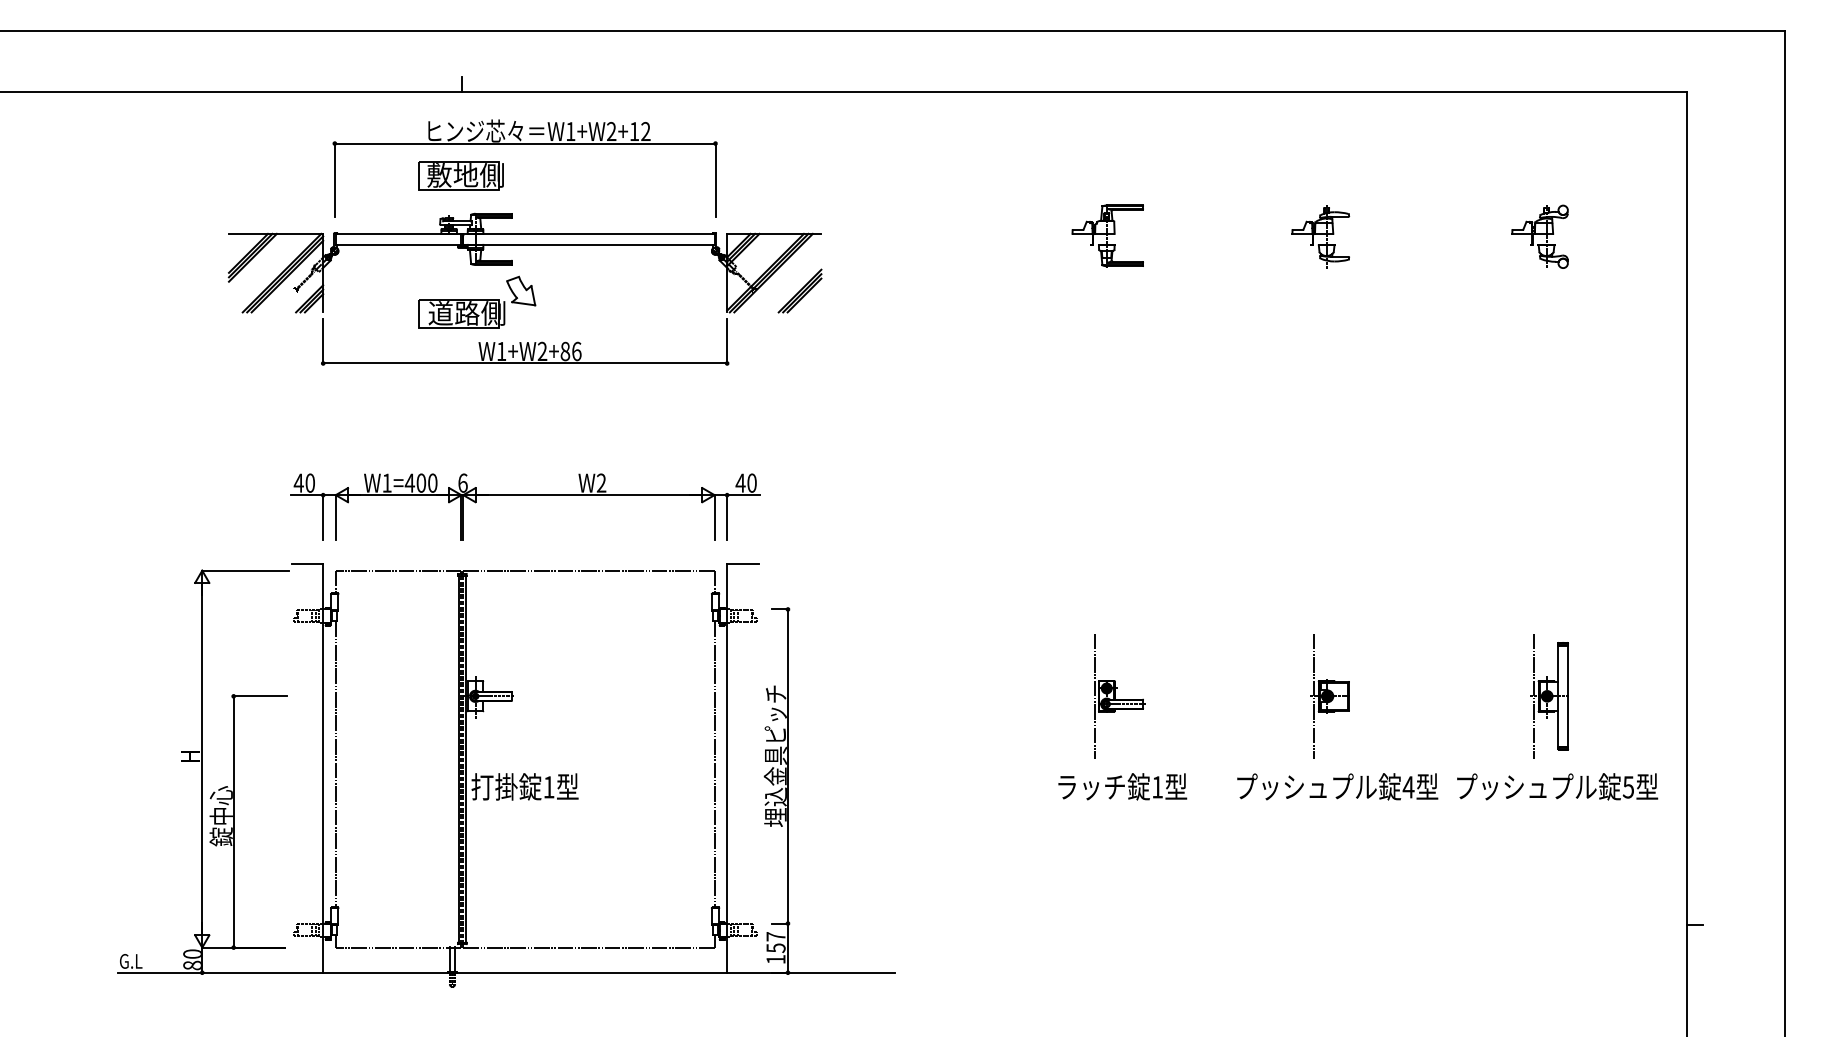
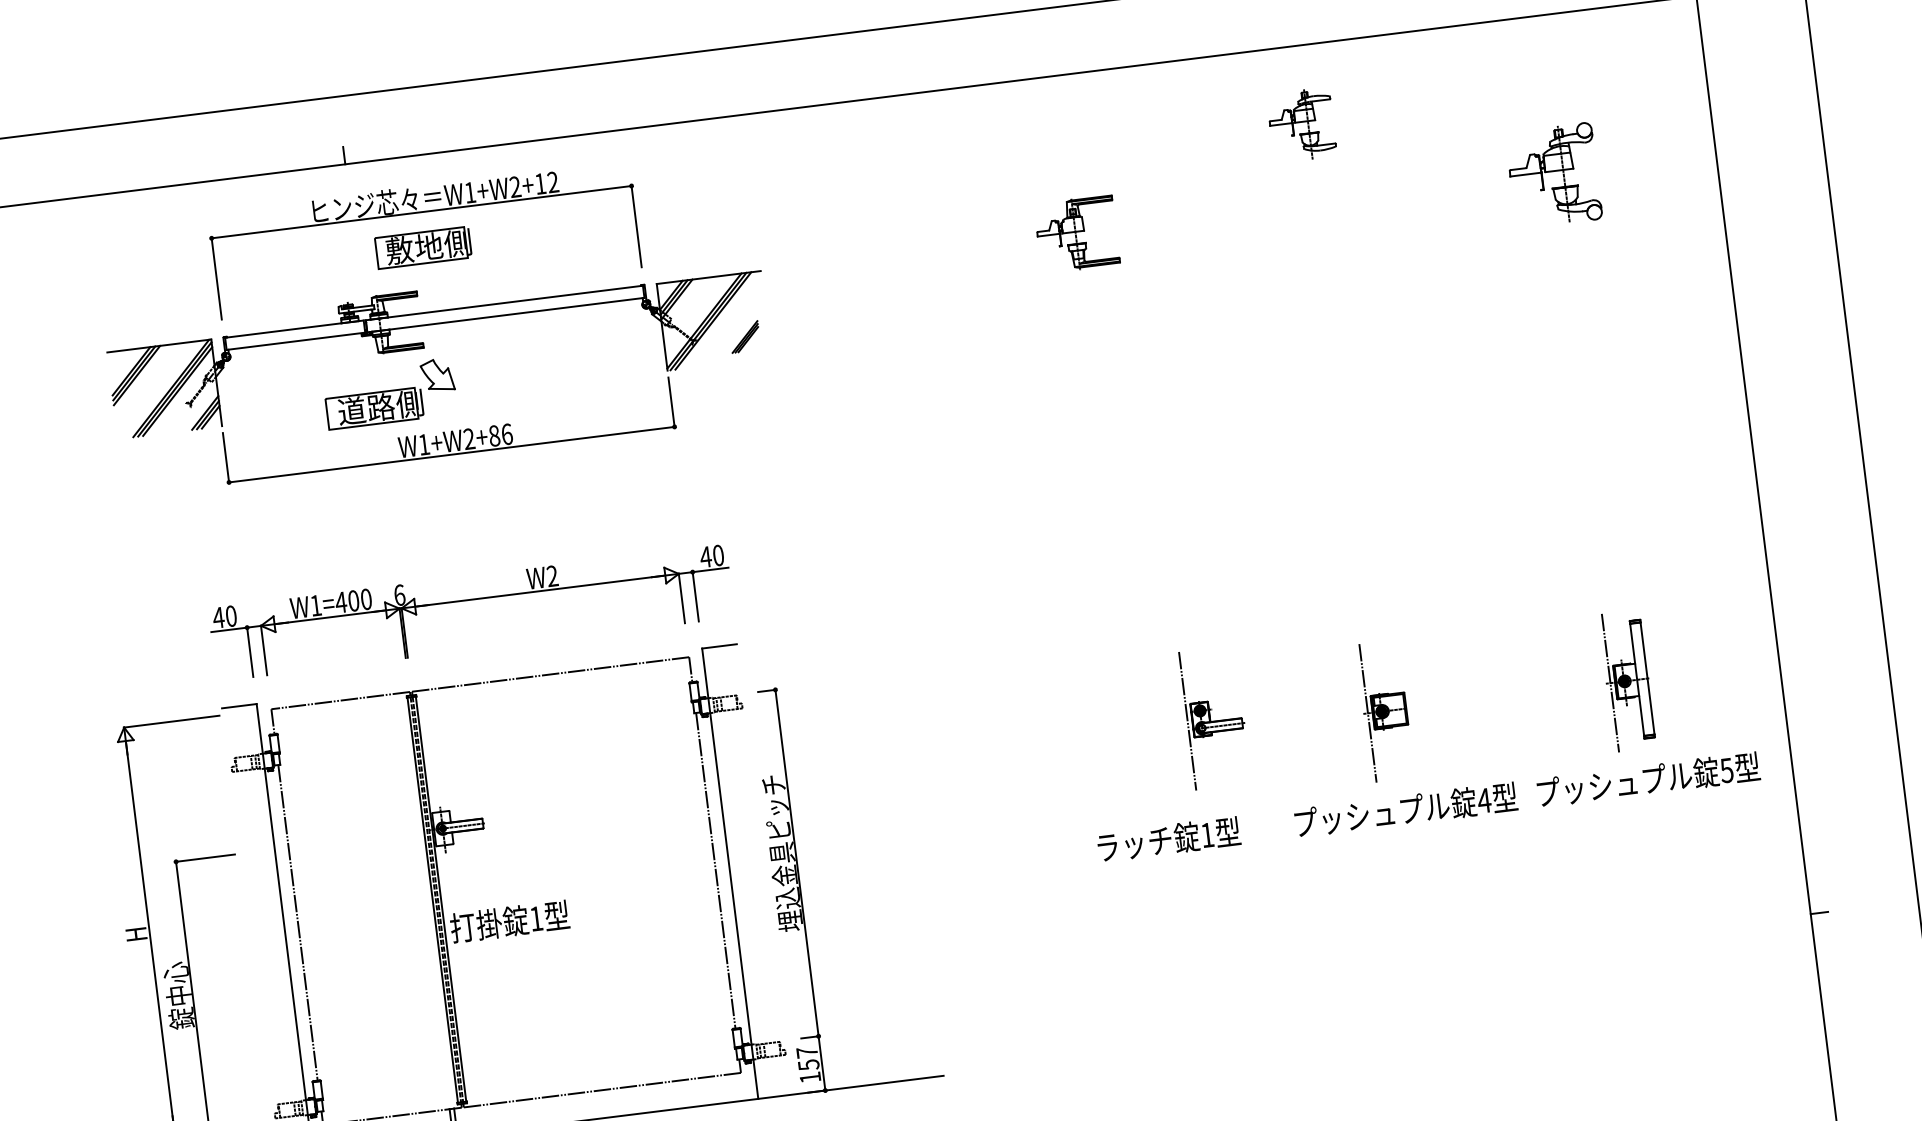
part: (460, 175) -> (423, 247), moved
part: (1320, 236) -> (1301, 124), moved
part: (1539, 236) -> (1553, 175), size x1.4
part: (799, 290) -> (744, 336), size x0.6
part: (1119, 696) -> (1215, 718), moved

